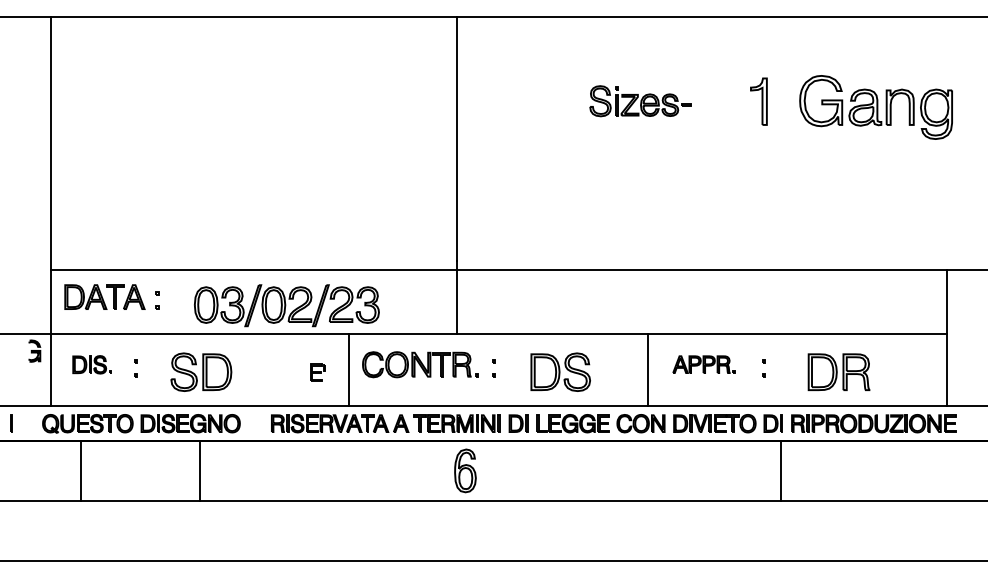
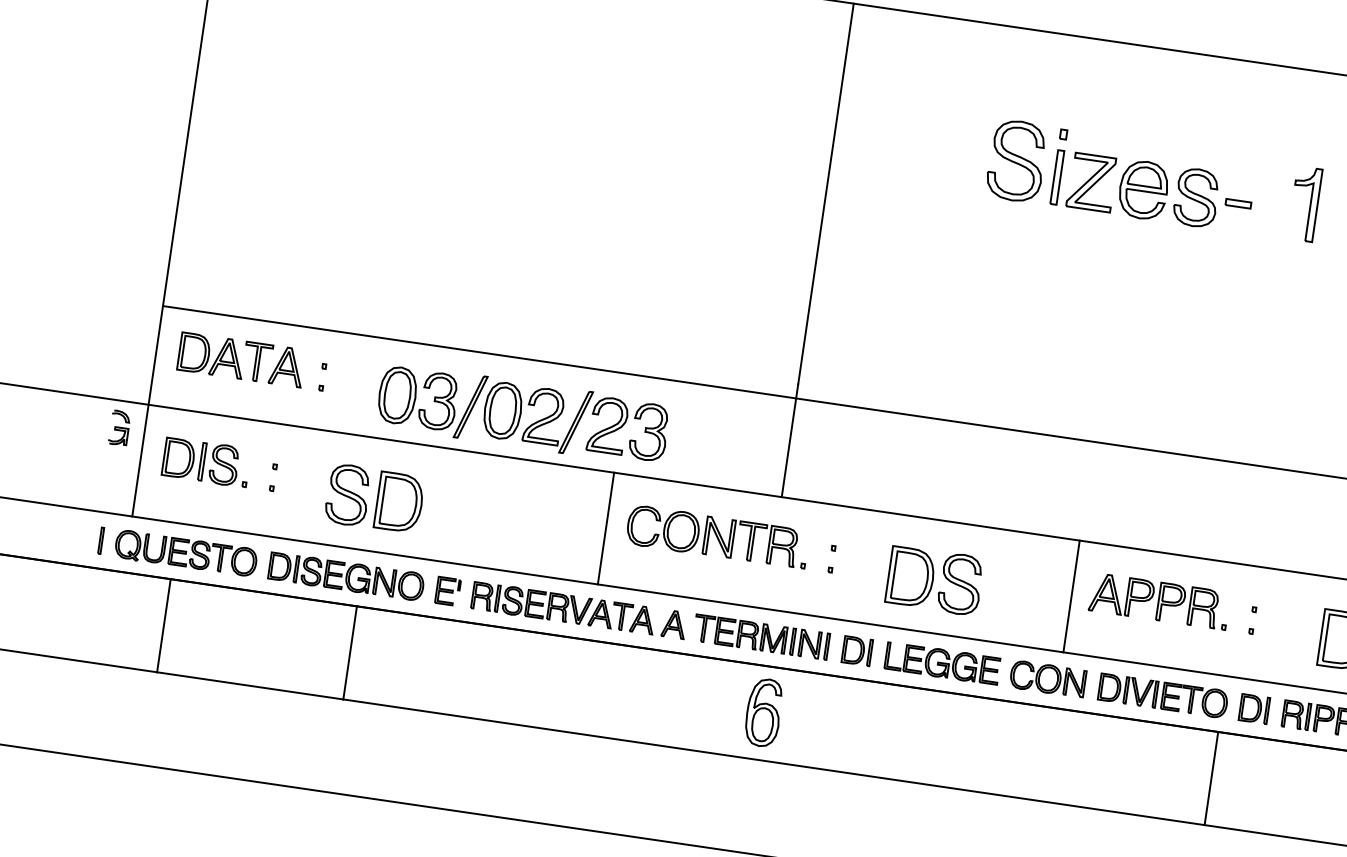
part: (640, 101) -> (1120, 176), size x1.67
part: (91, 364) -> (205, 461), size x1.43
part: (703, 364) -> (1158, 600), size x1.43
part: (317, 372) -> (447, 591), moved
line: (11, 423) -> (101, 540), moved
line: (780, 471) -> (1210, 778), moved

